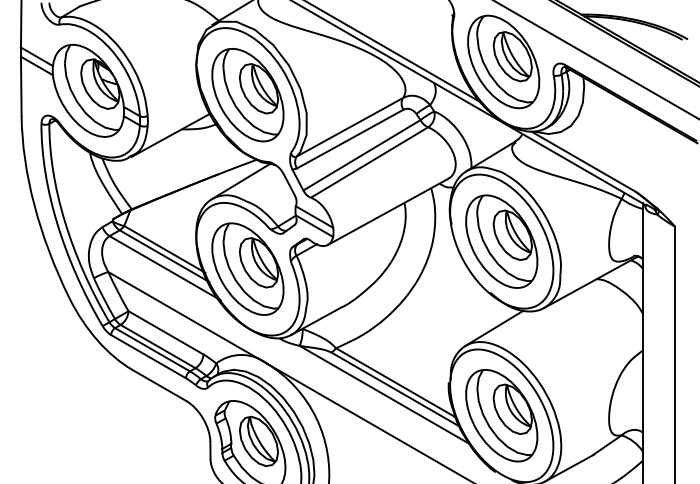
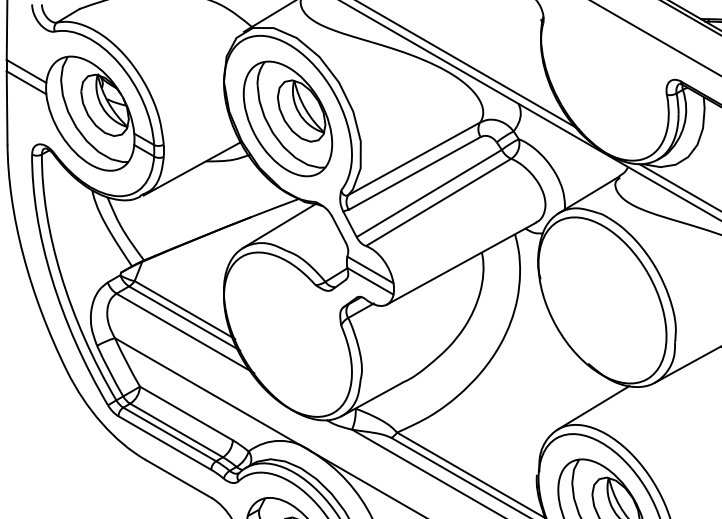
part: (503, 61) -> (604, 77), removed
part: (501, 241) -> (602, 300), removed
part: (247, 268) -> (287, 333), removed

